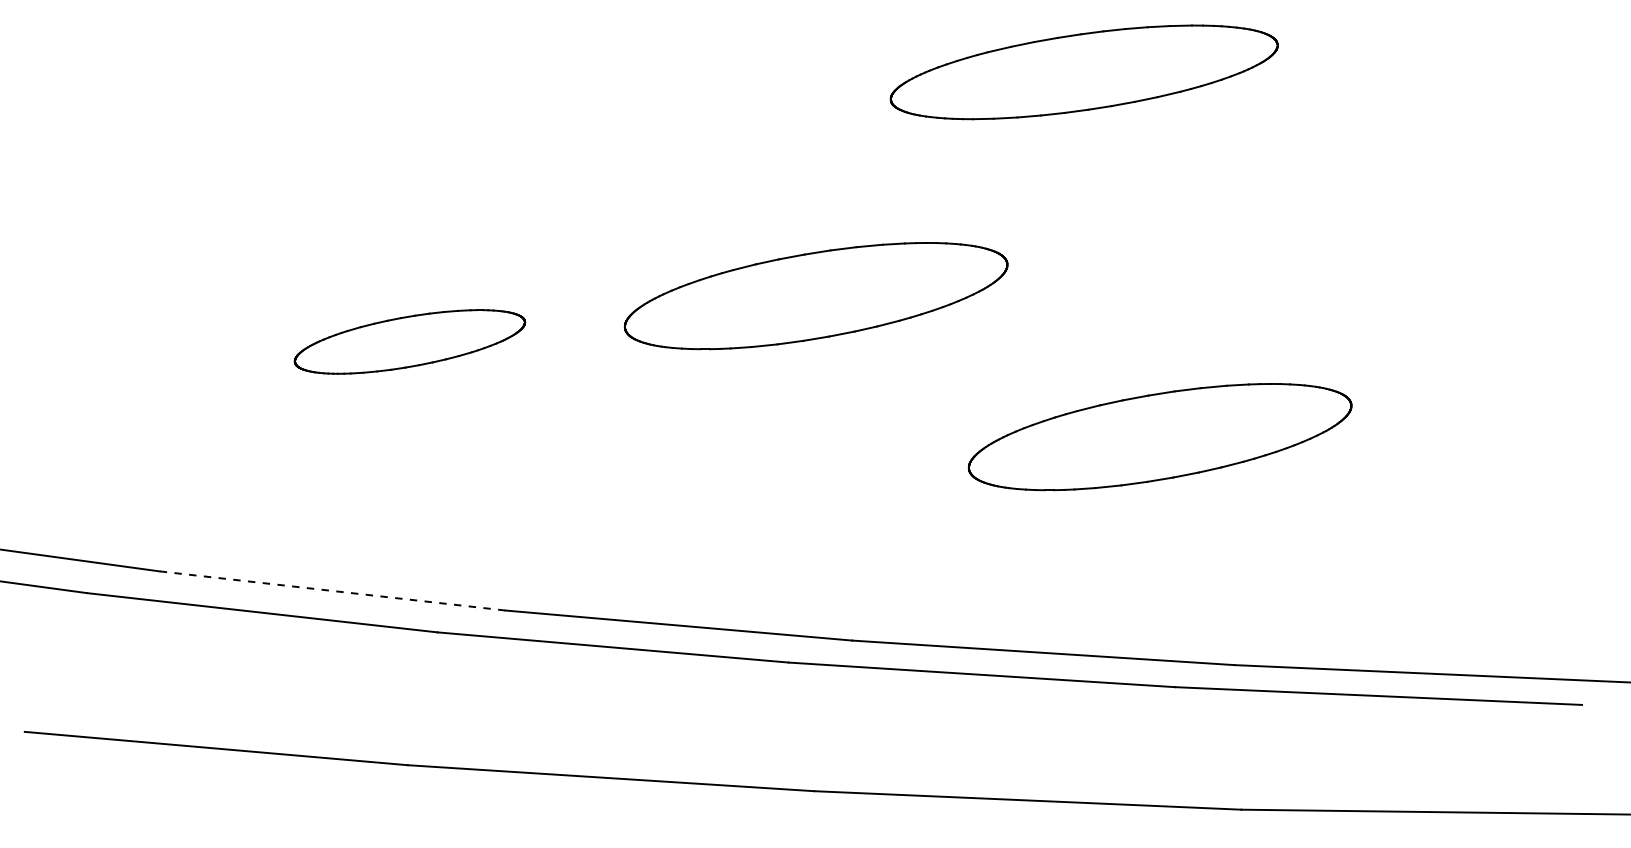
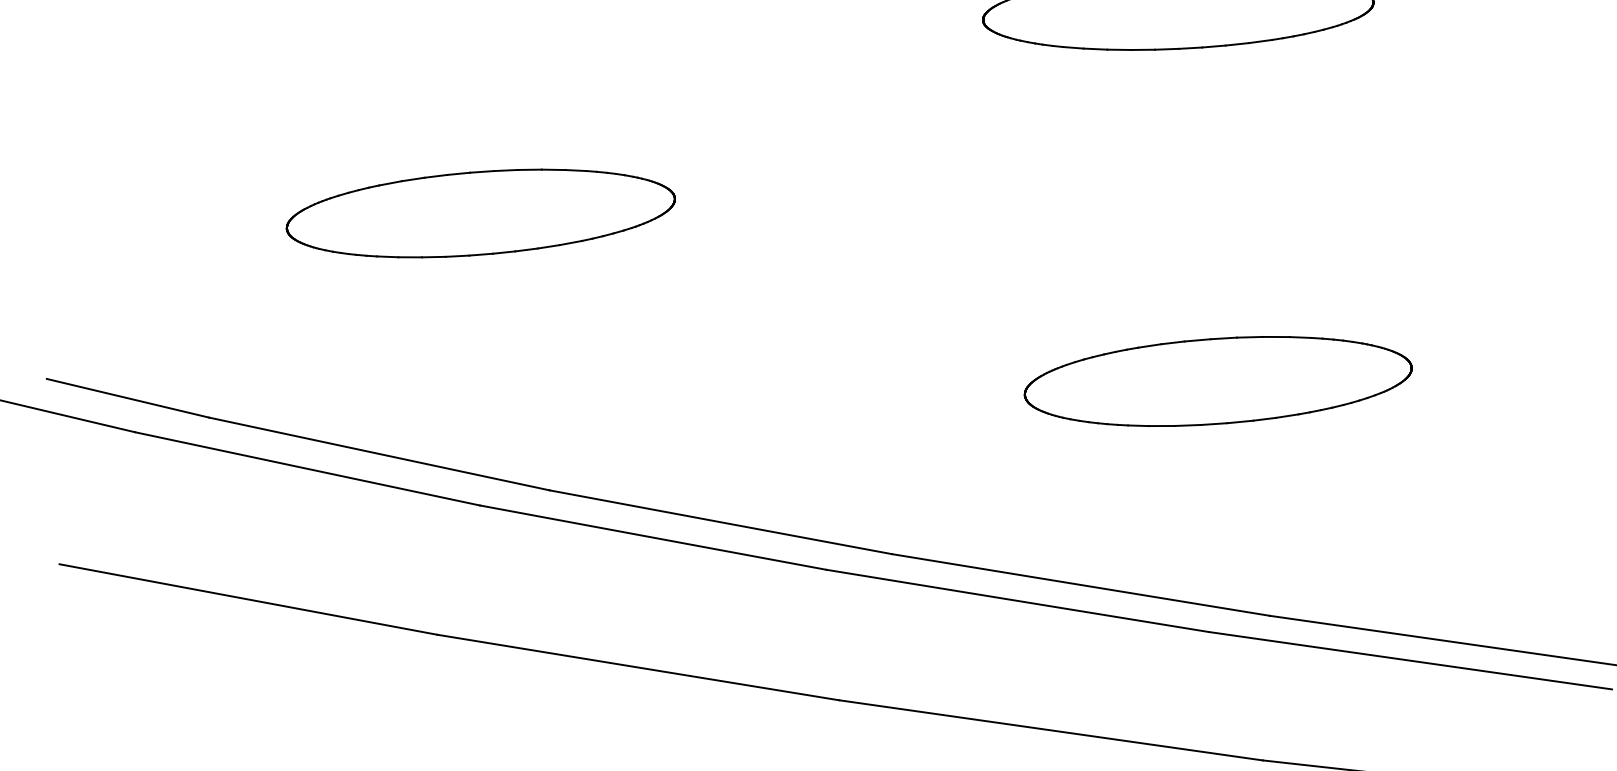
part: (816, 296) -> (889, 208), removed
part: (409, 341) -> (480, 213), size x1.67
line: (331, 590) -> (378, 453), dashed -> solid

